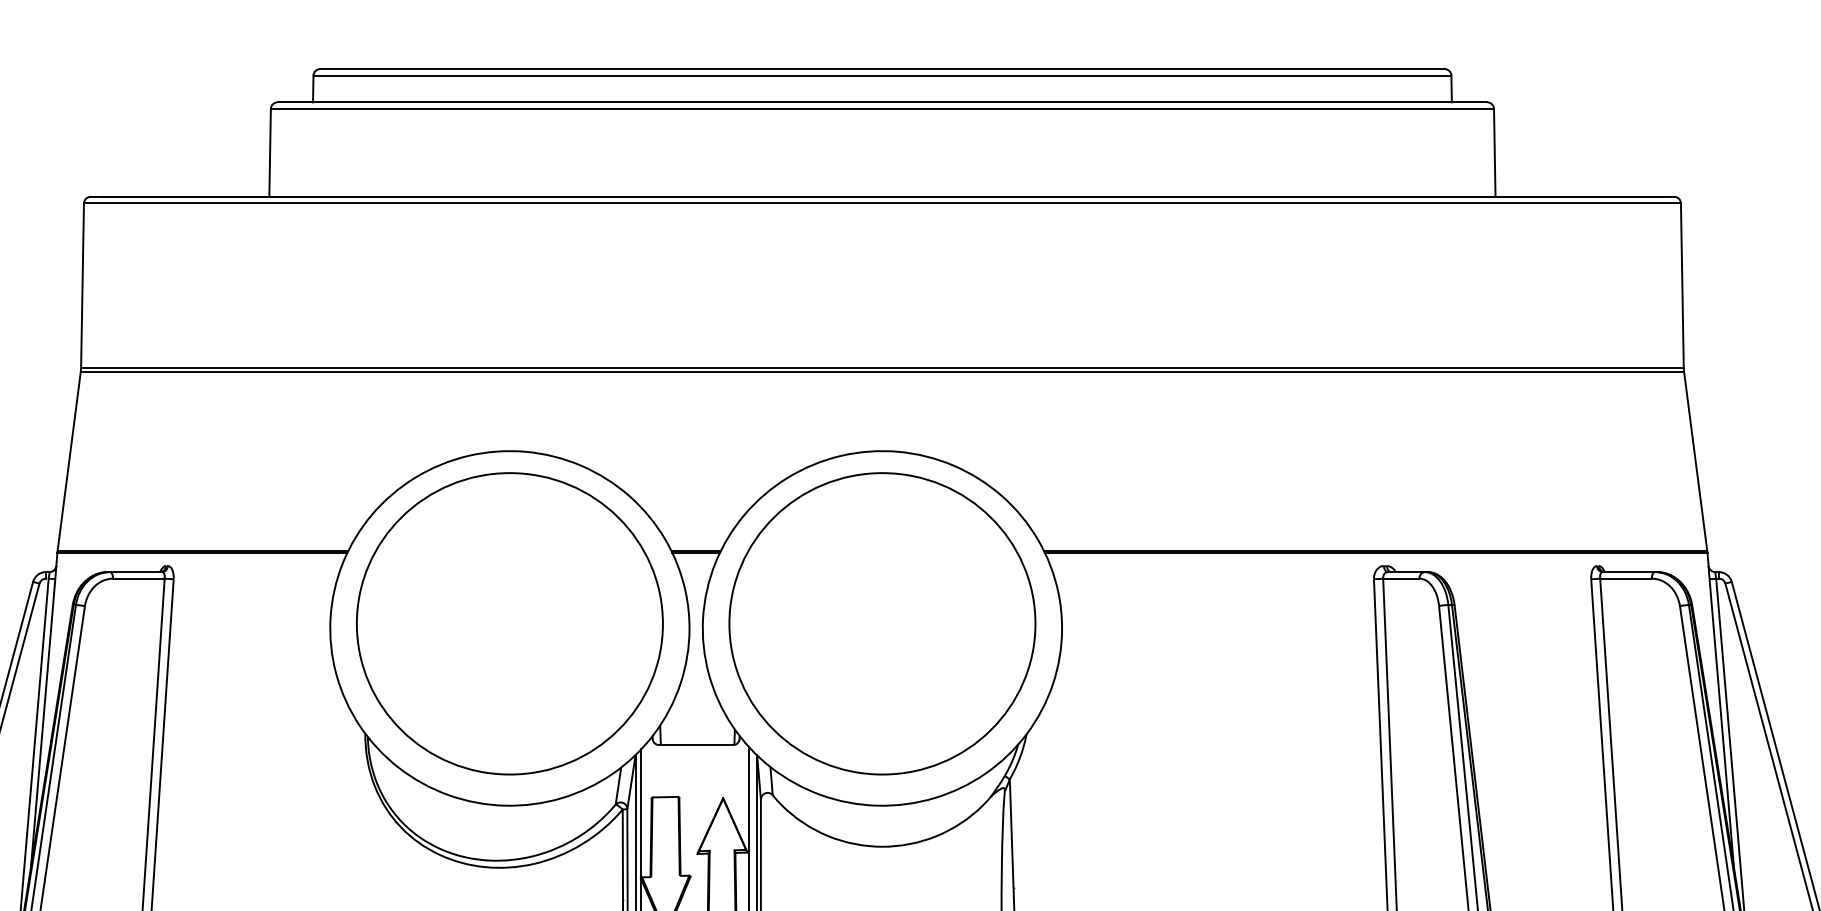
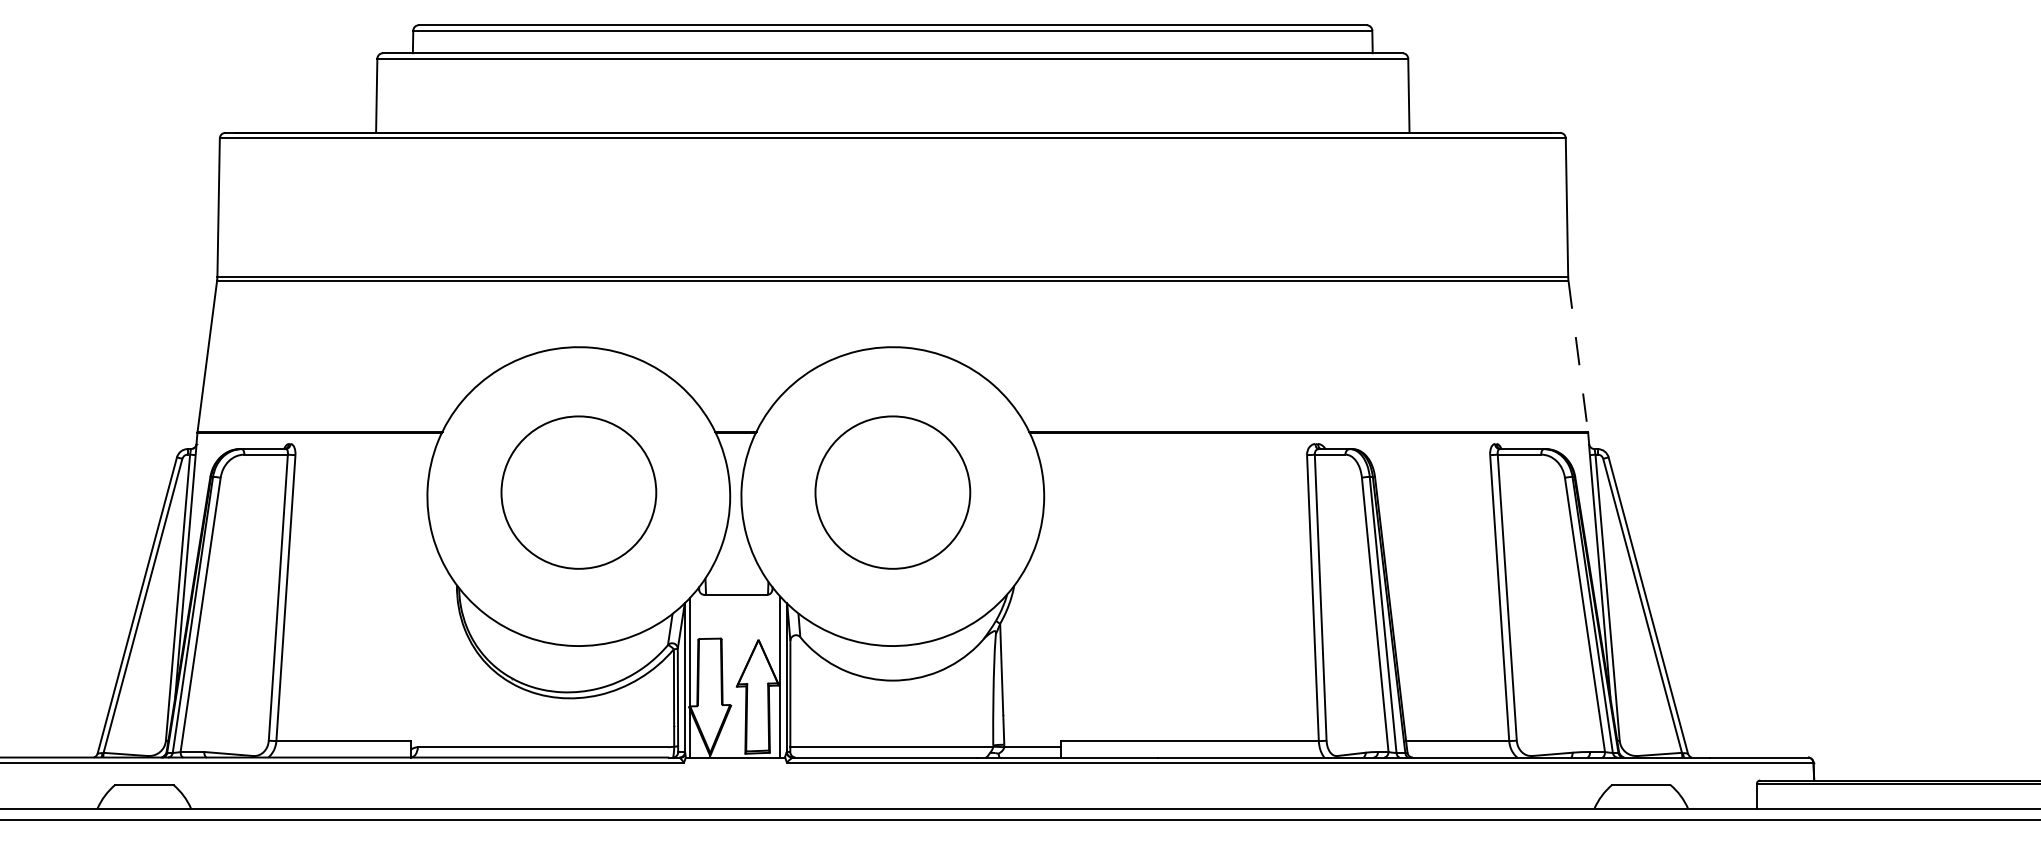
line: (1696, 462) -> (1578, 356), solid -> dashed
part: (509, 623) -> (578, 492), size x0.6
part: (882, 623) -> (892, 492), size x0.6

